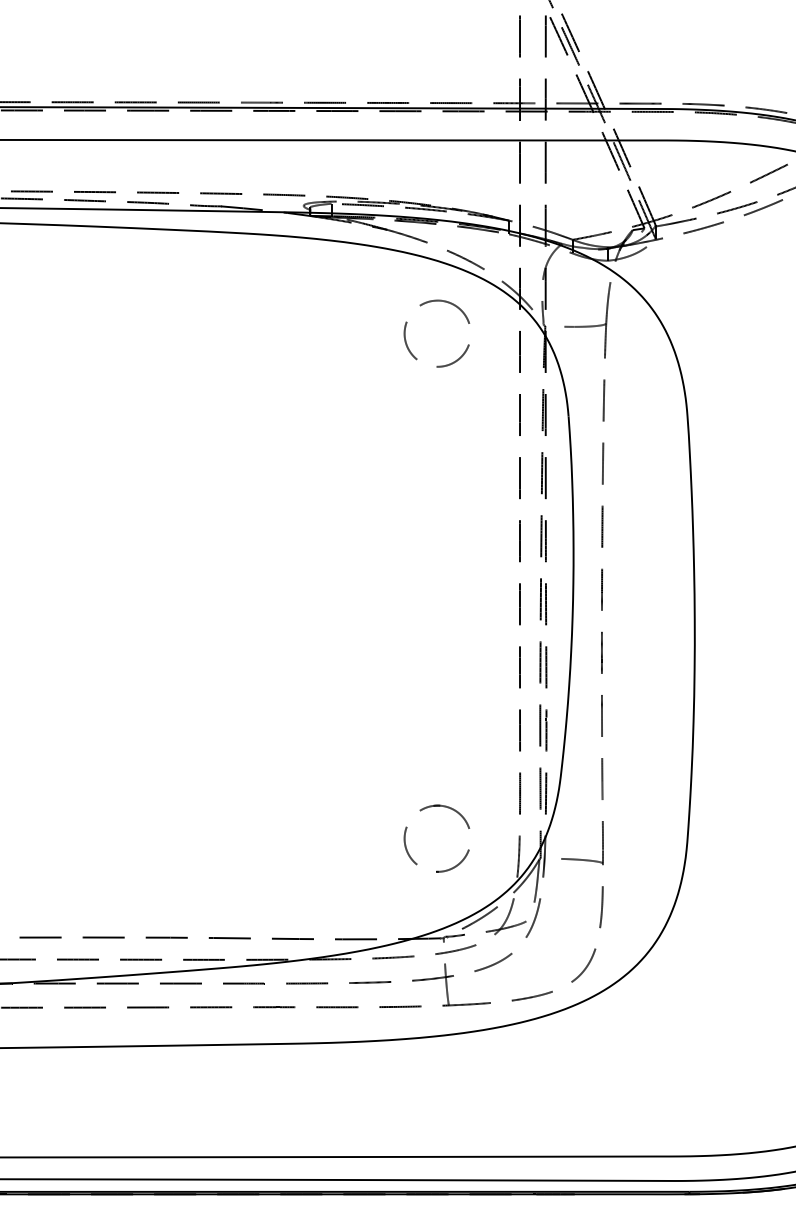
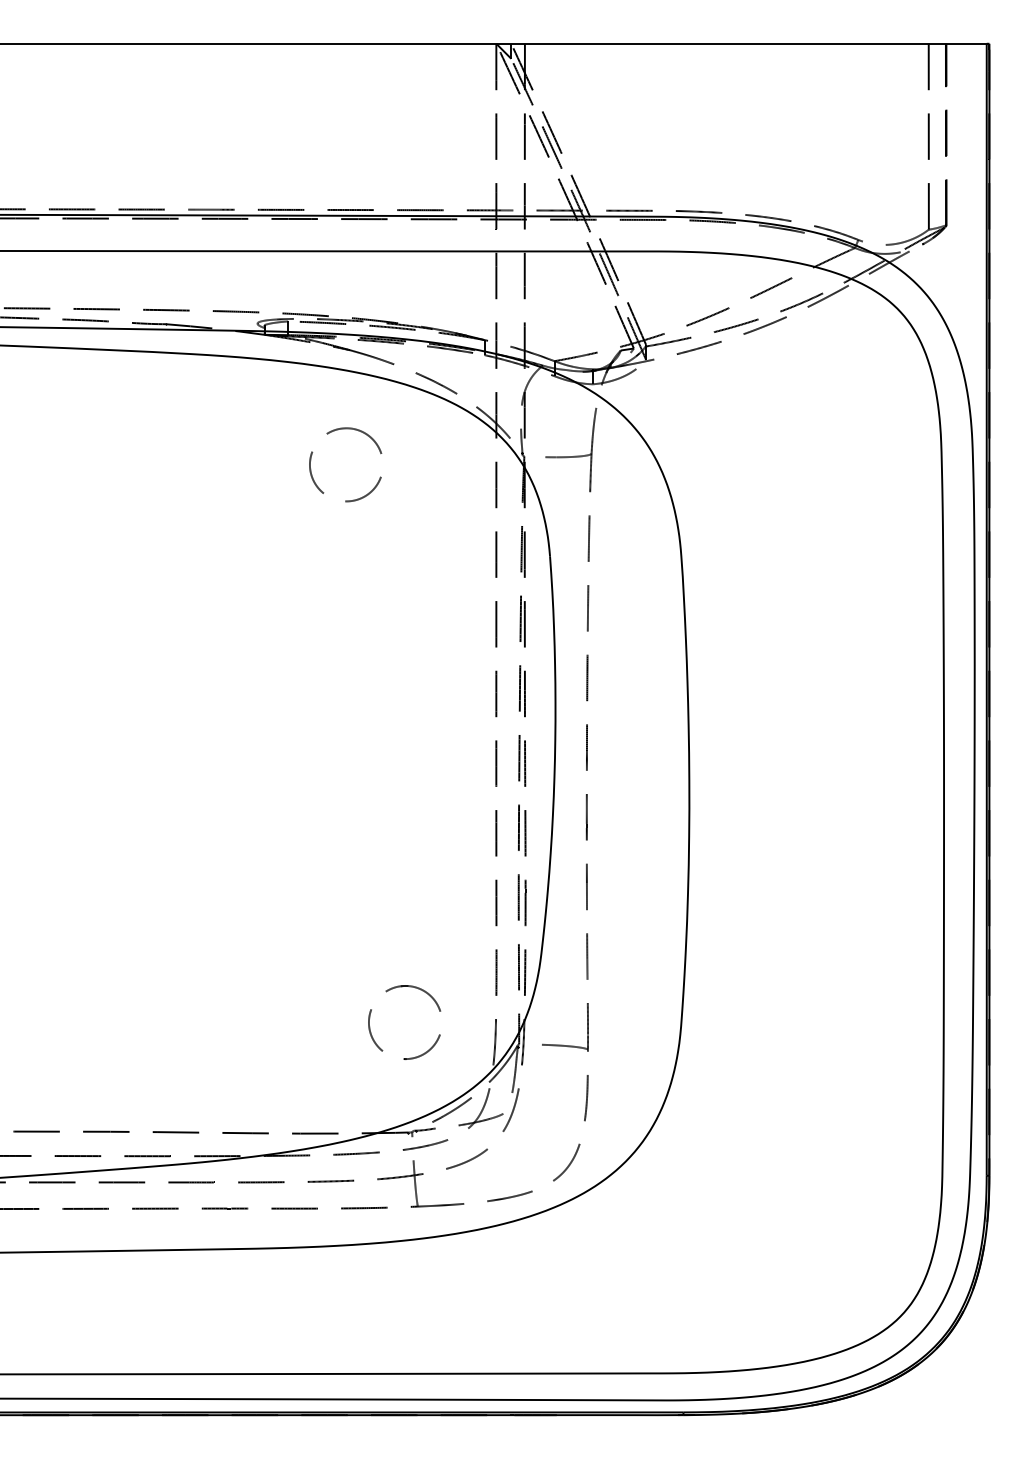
part: (407, 322) -> (313, 452), moved

